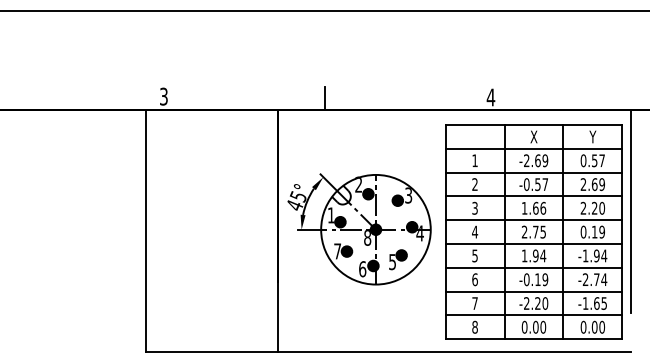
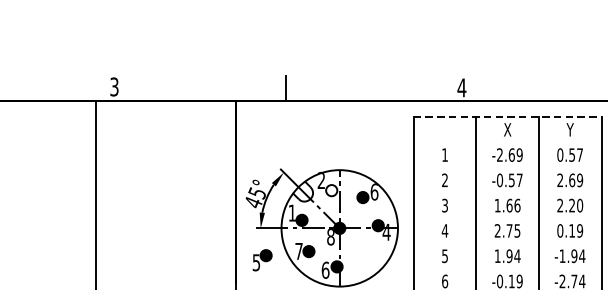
line: (534, 125) -> (508, 117), solid -> dashed
line: (533, 148) -> (507, 142), removed
line: (533, 172) -> (507, 167), removed
fill: (368, 193) -> (331, 189), removed
text: (408, 195) -> (374, 191), 3 -> 6
line: (533, 196) -> (507, 193), removed
line: (533, 220) -> (507, 218), removed
line: (533, 244) -> (507, 244), removed
part: (398, 259) -> (262, 259), moved
line: (533, 267) -> (507, 268), removed

